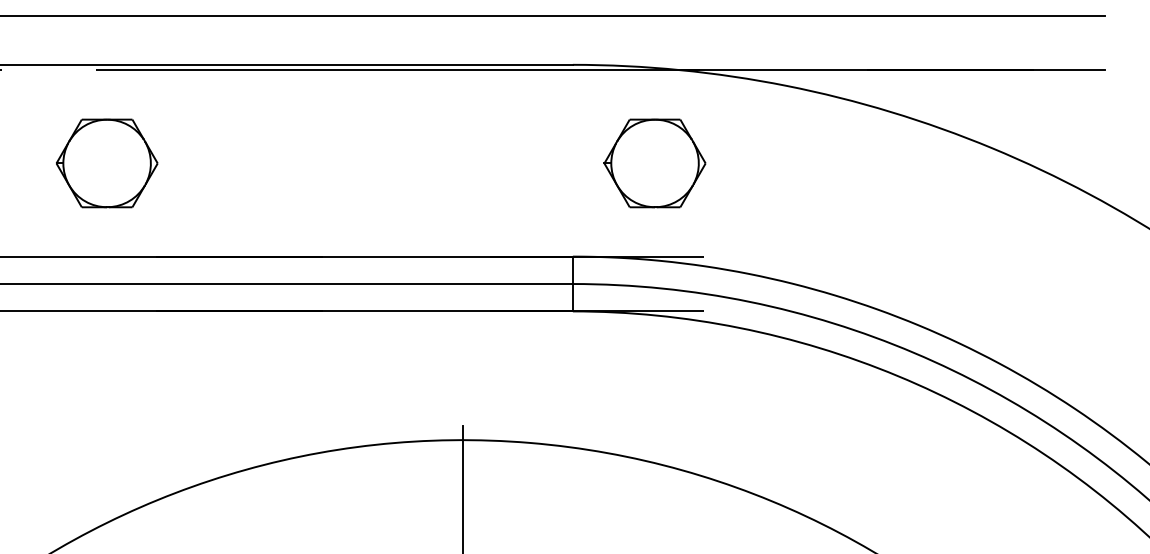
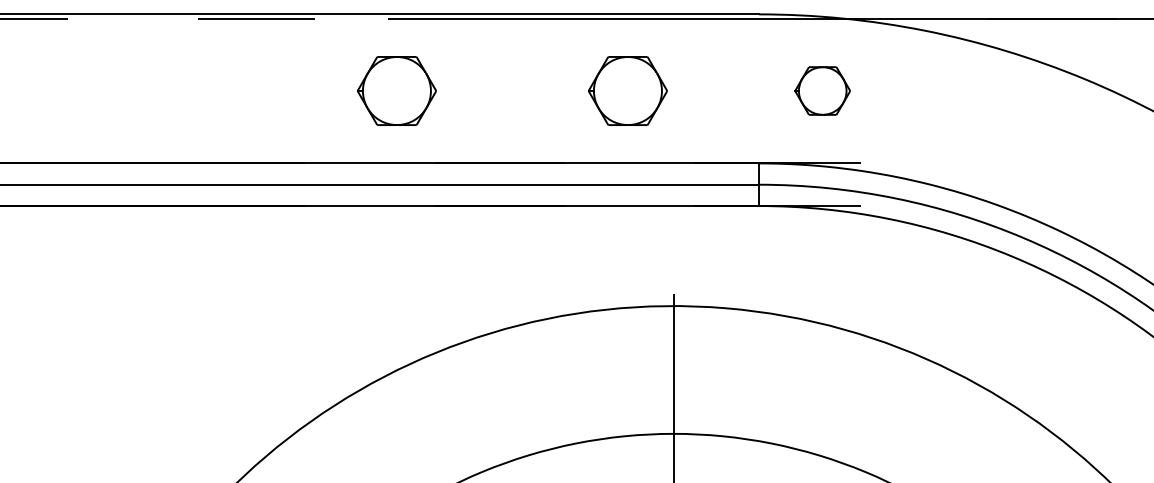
part: (403, 162) -> (627, 90), added
part: (654, 162) -> (822, 90), size x0.7

